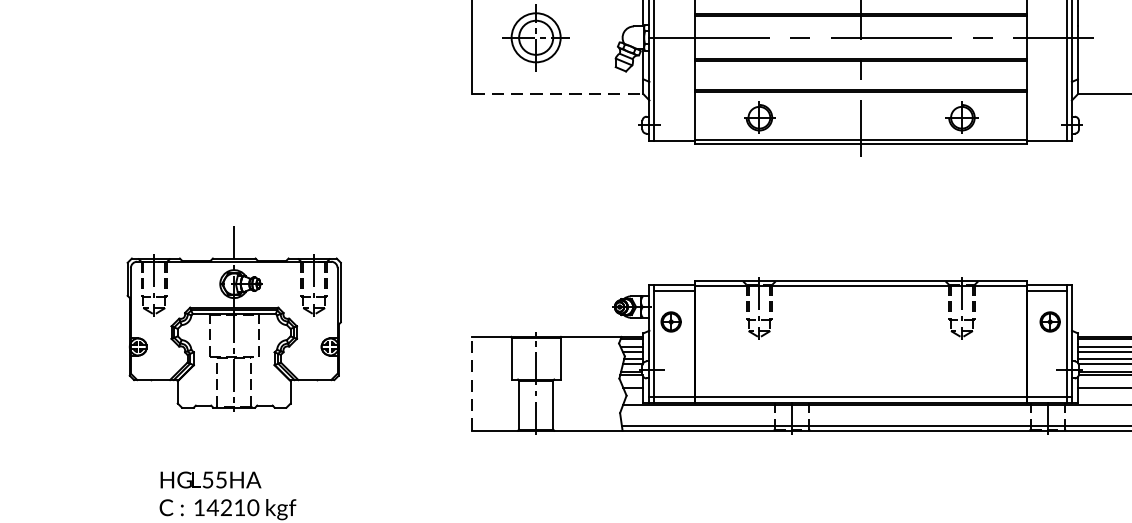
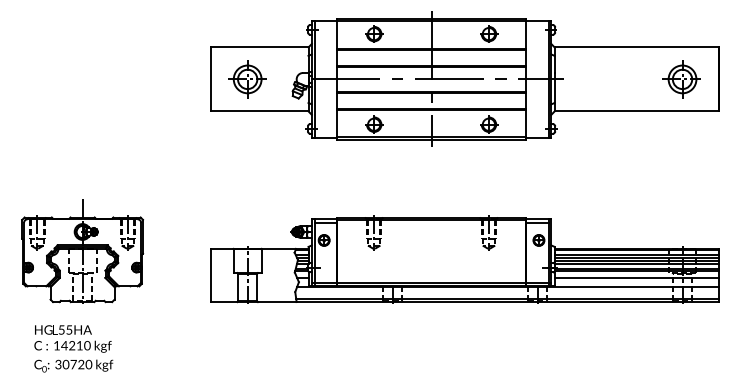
line: (558, 94) -> (260, 111), dashed -> solid
part: (234, 318) -> (82, 251), moved
line: (472, 383) -> (211, 275), dashed -> solid

